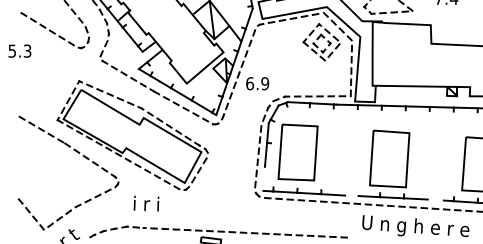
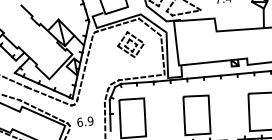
part: (321, 42) -> (130, 44), moved
text: (257, 83) -> (85, 121), moved

